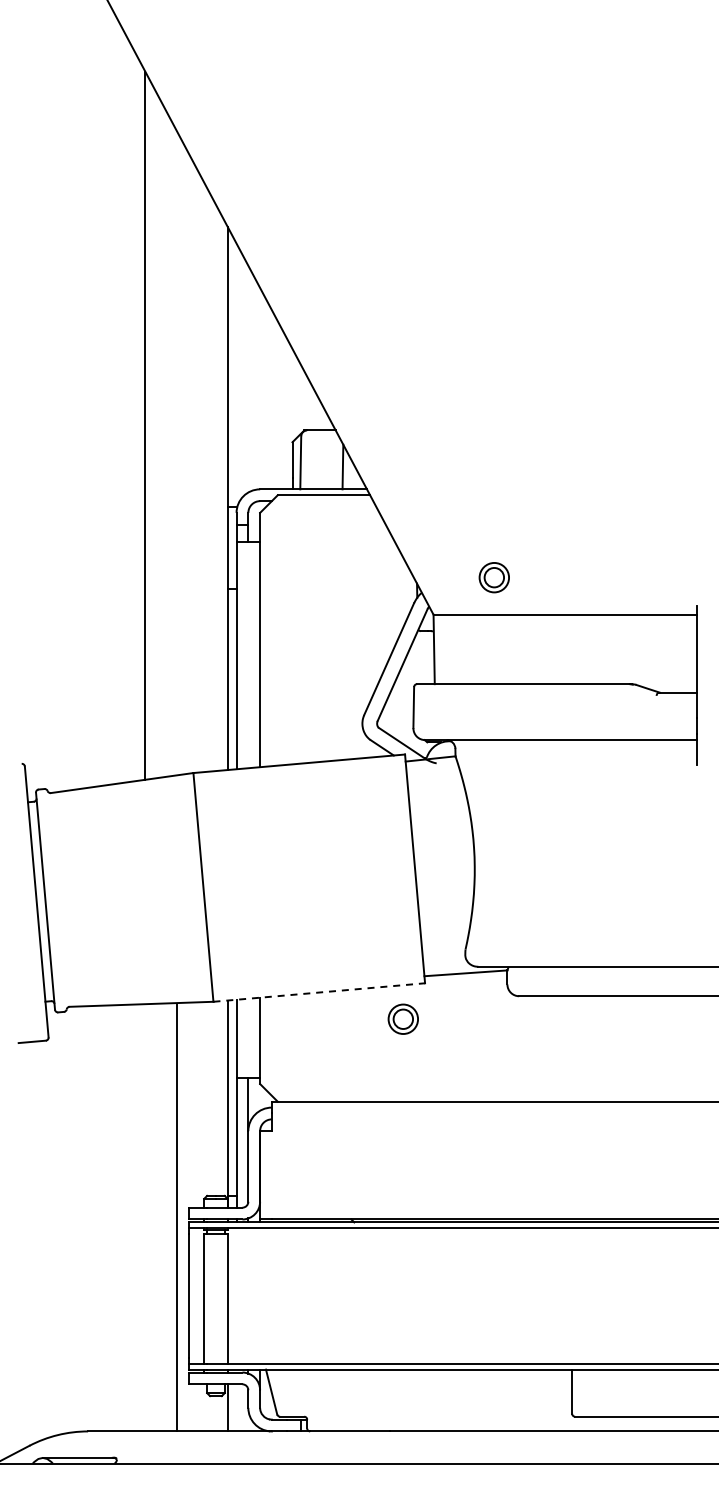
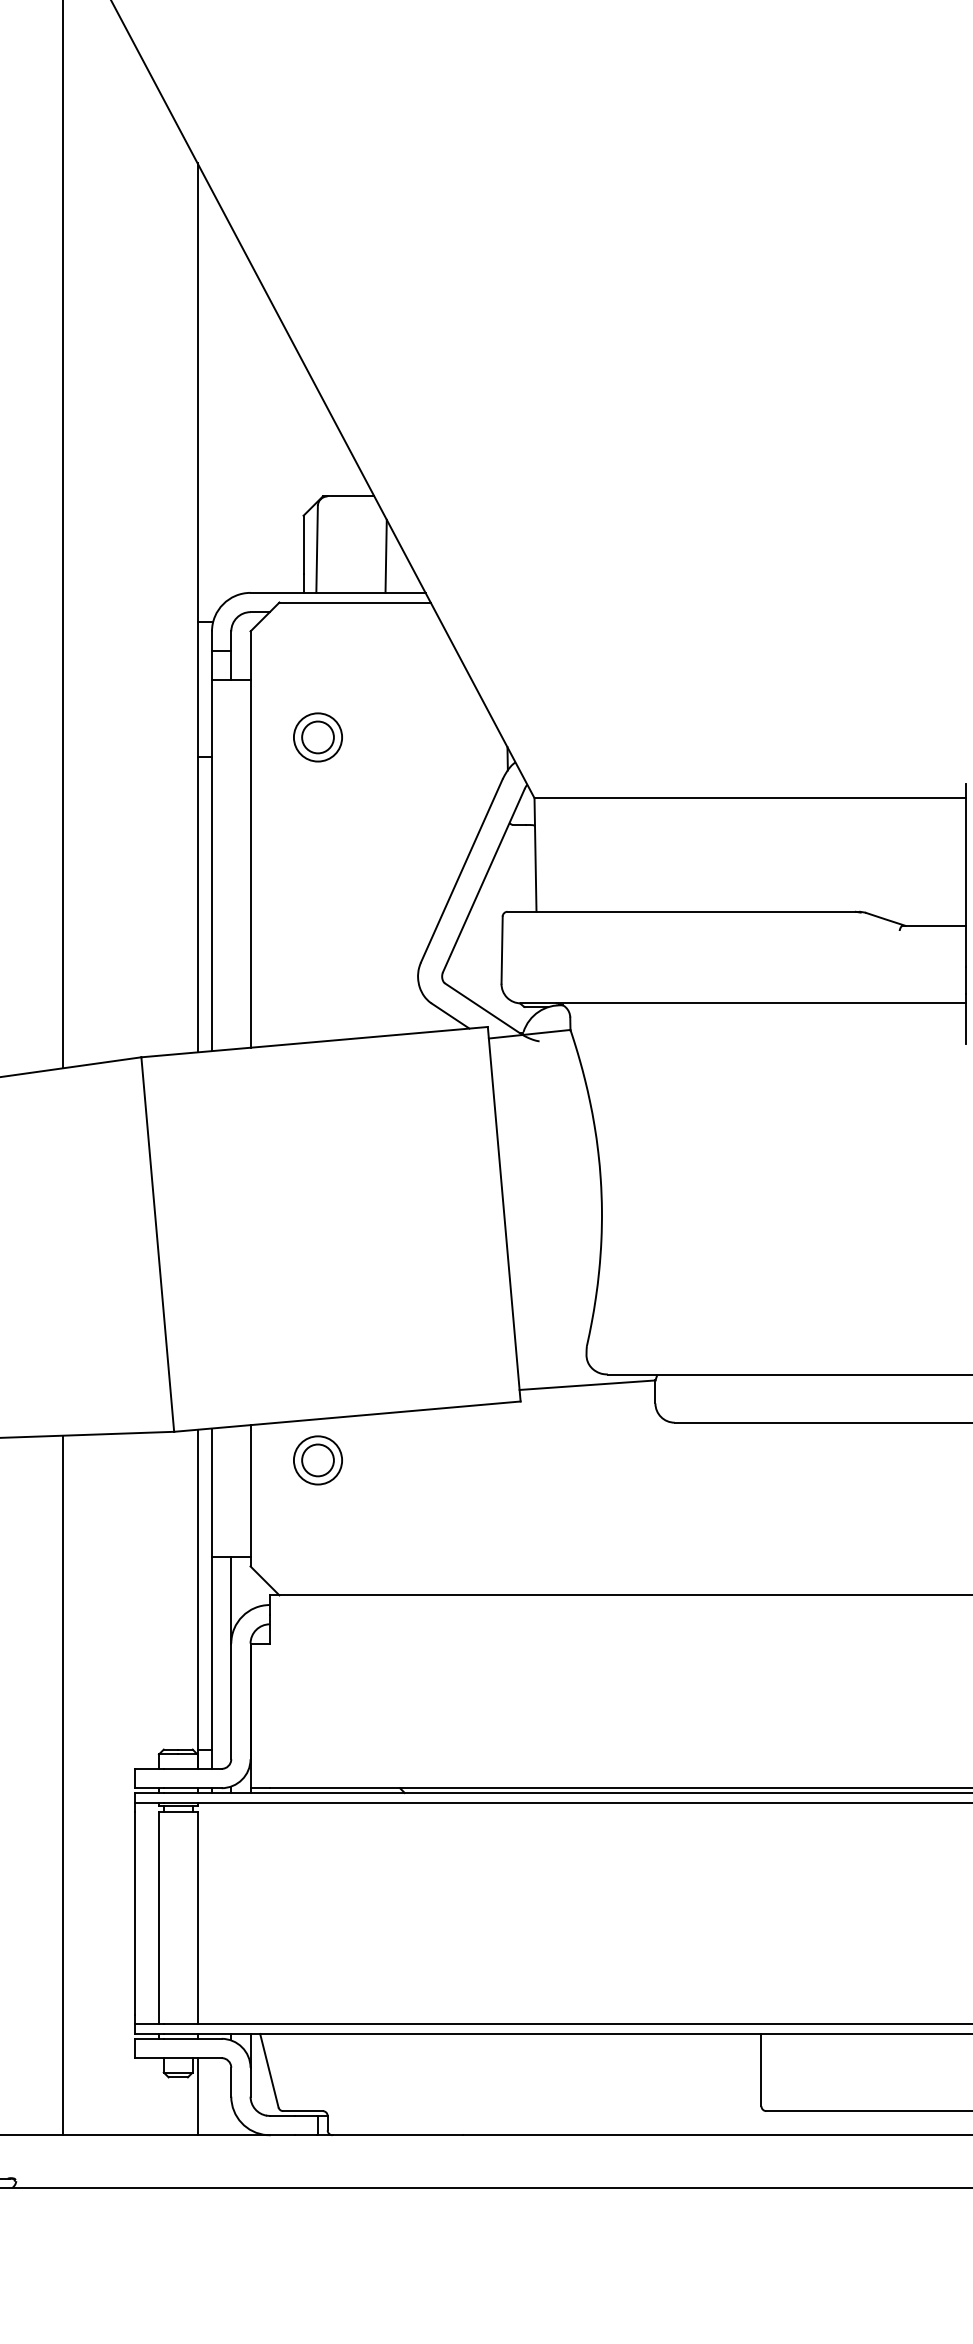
part: (493, 577) -> (316, 737), moved
line: (319, 992) -> (347, 1416), dashed -> solid
part: (402, 1018) -> (316, 1459), moved
line: (177, 1217) -> (62, 1784), moved

